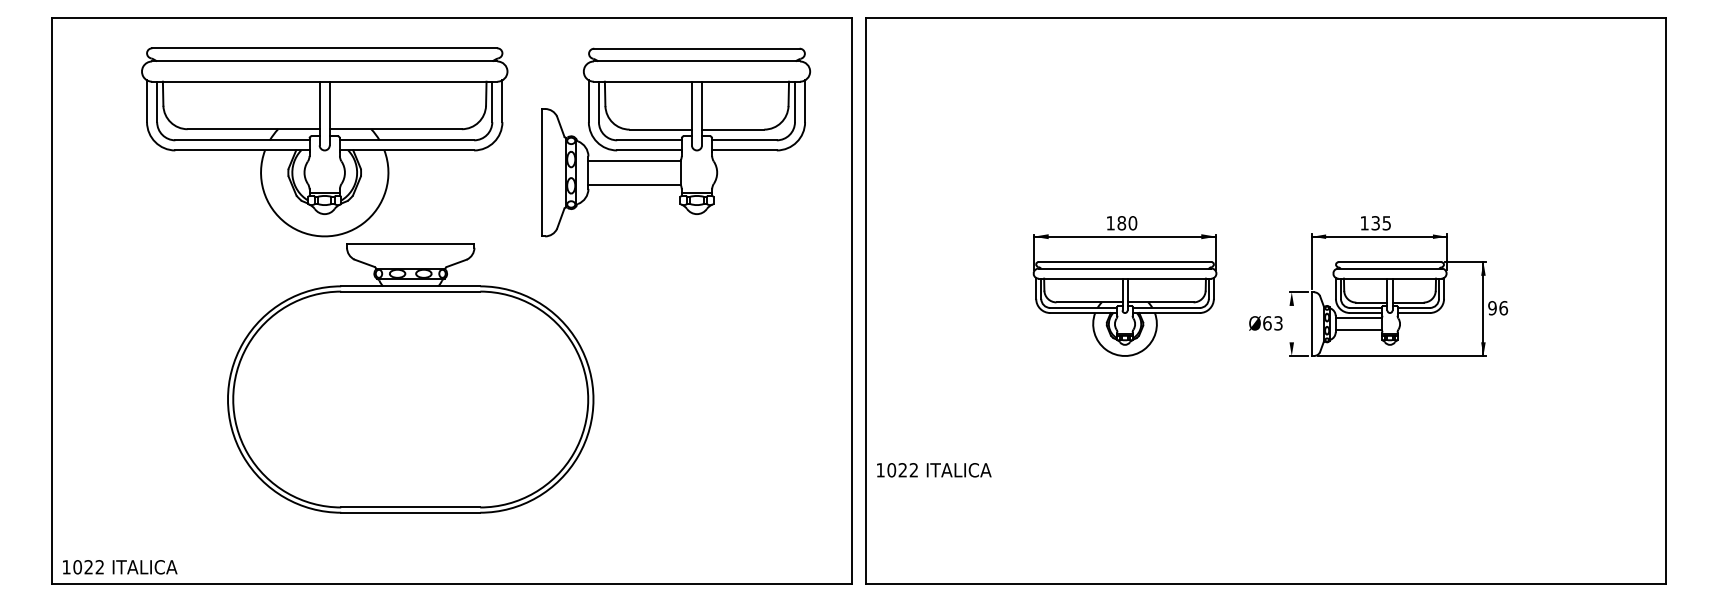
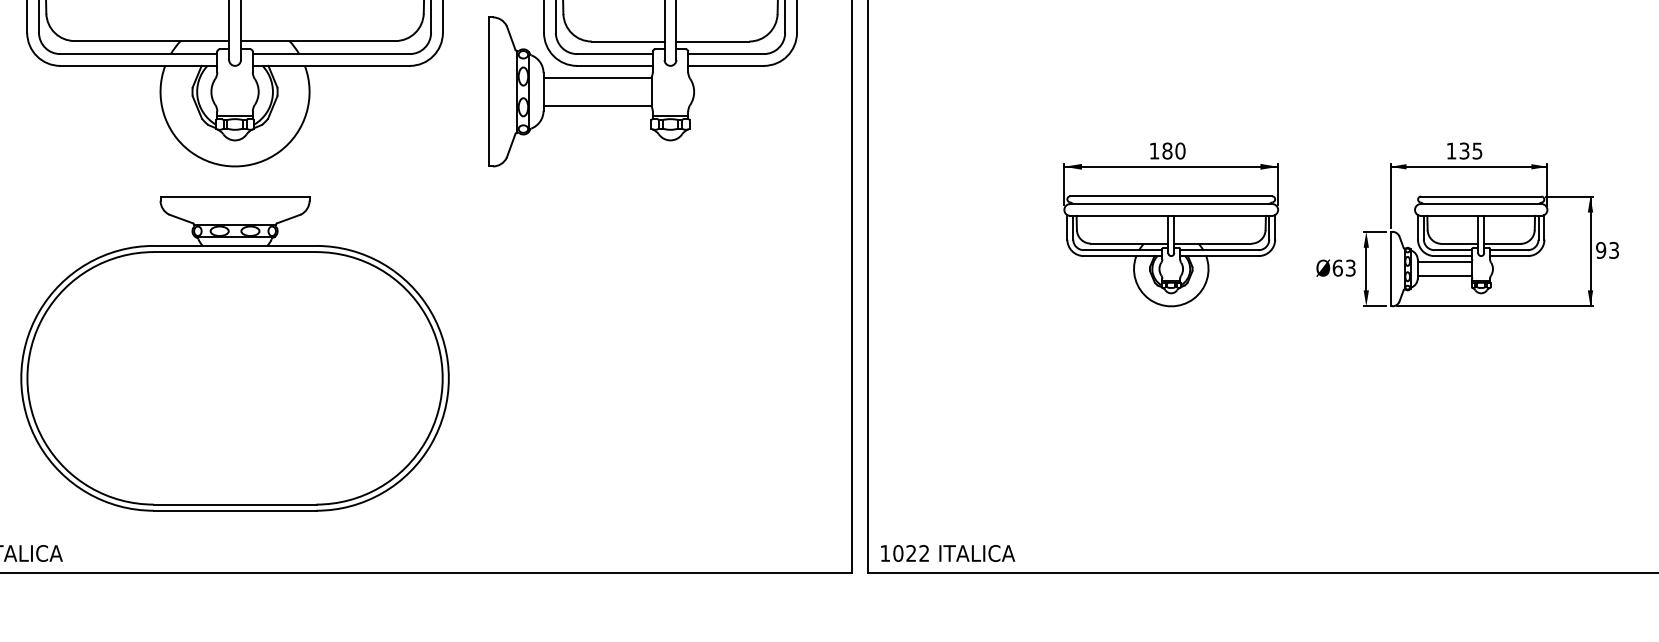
text: (1503, 308) -> (1613, 250), 96 -> 93
line: (1291, 323) -> (1365, 268), added
part: (410, 378) -> (234, 353), moved
text: (934, 470) -> (948, 553), moved

